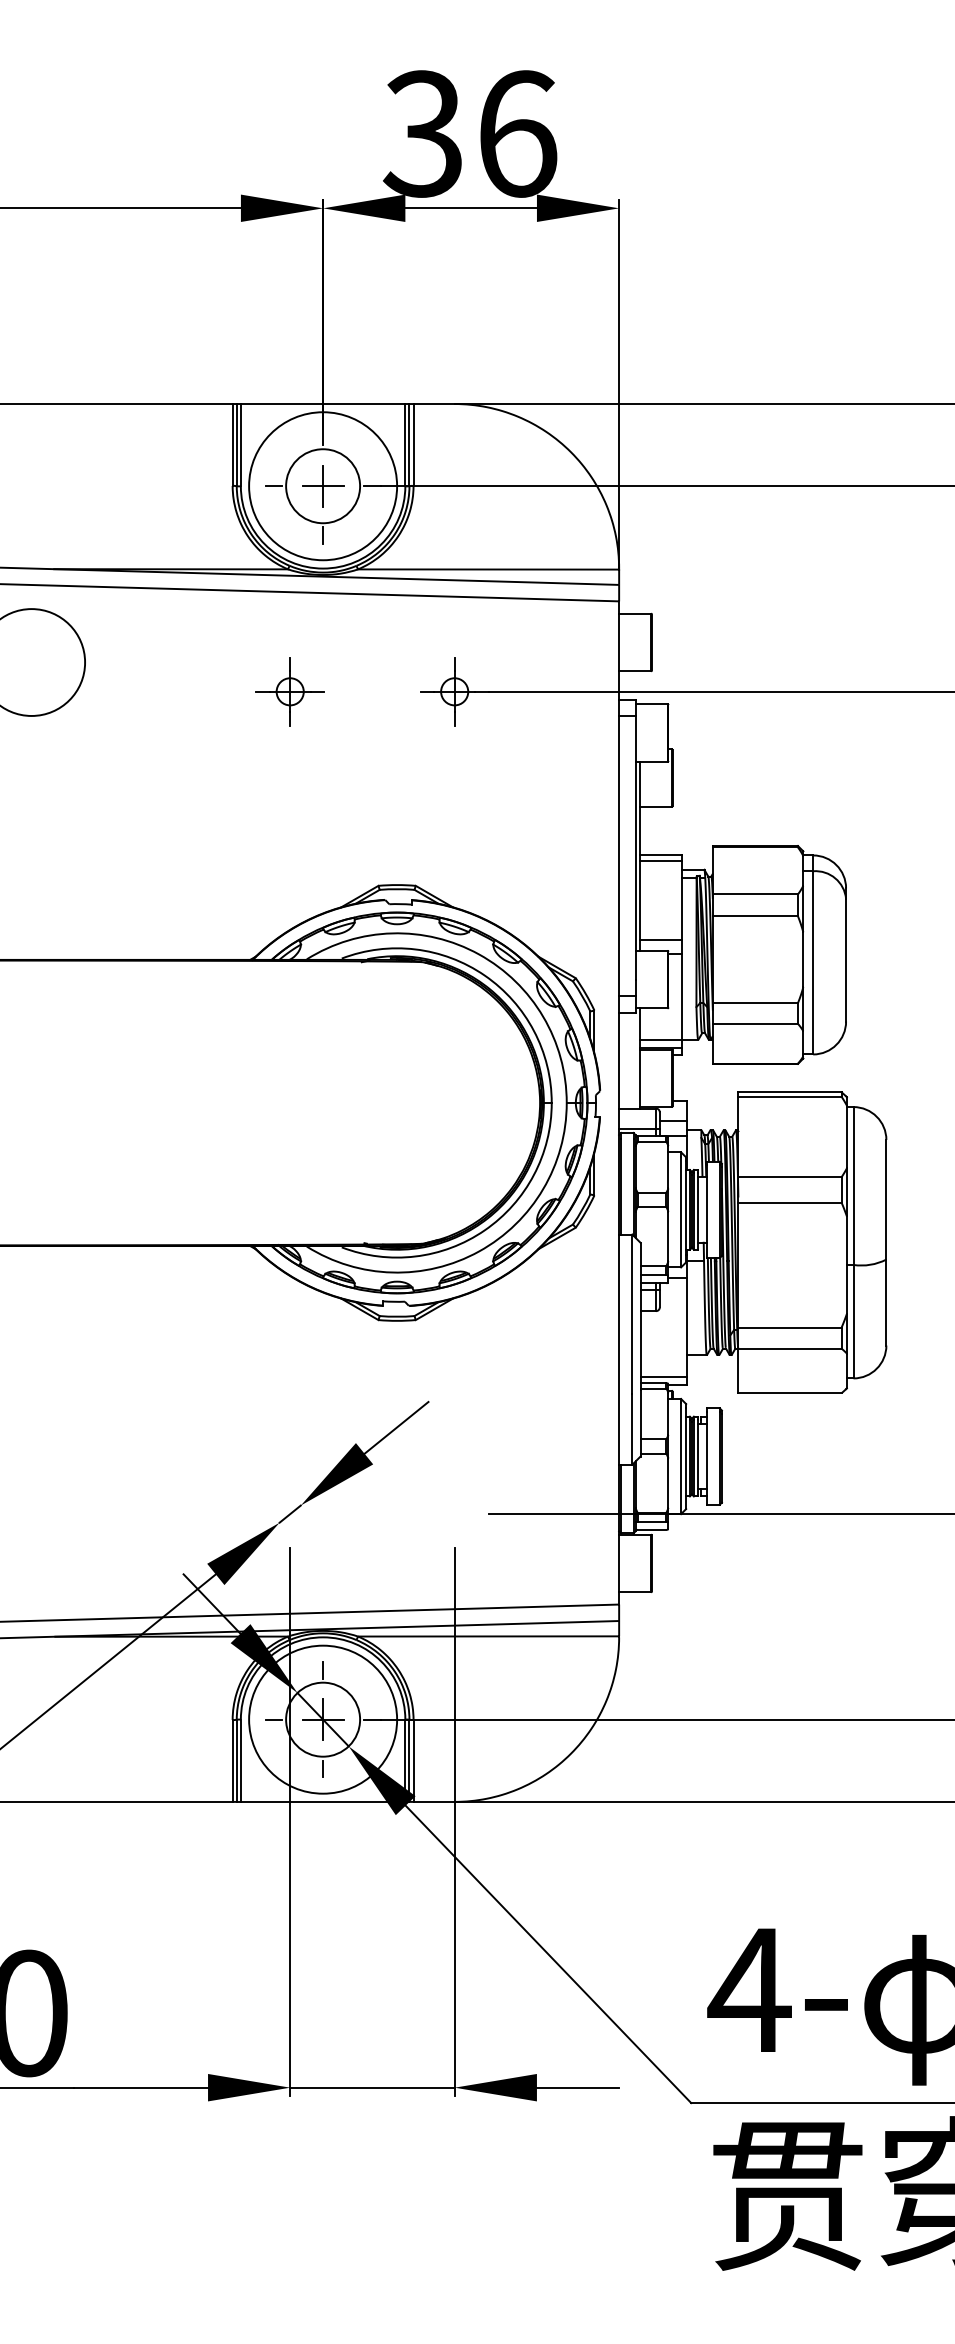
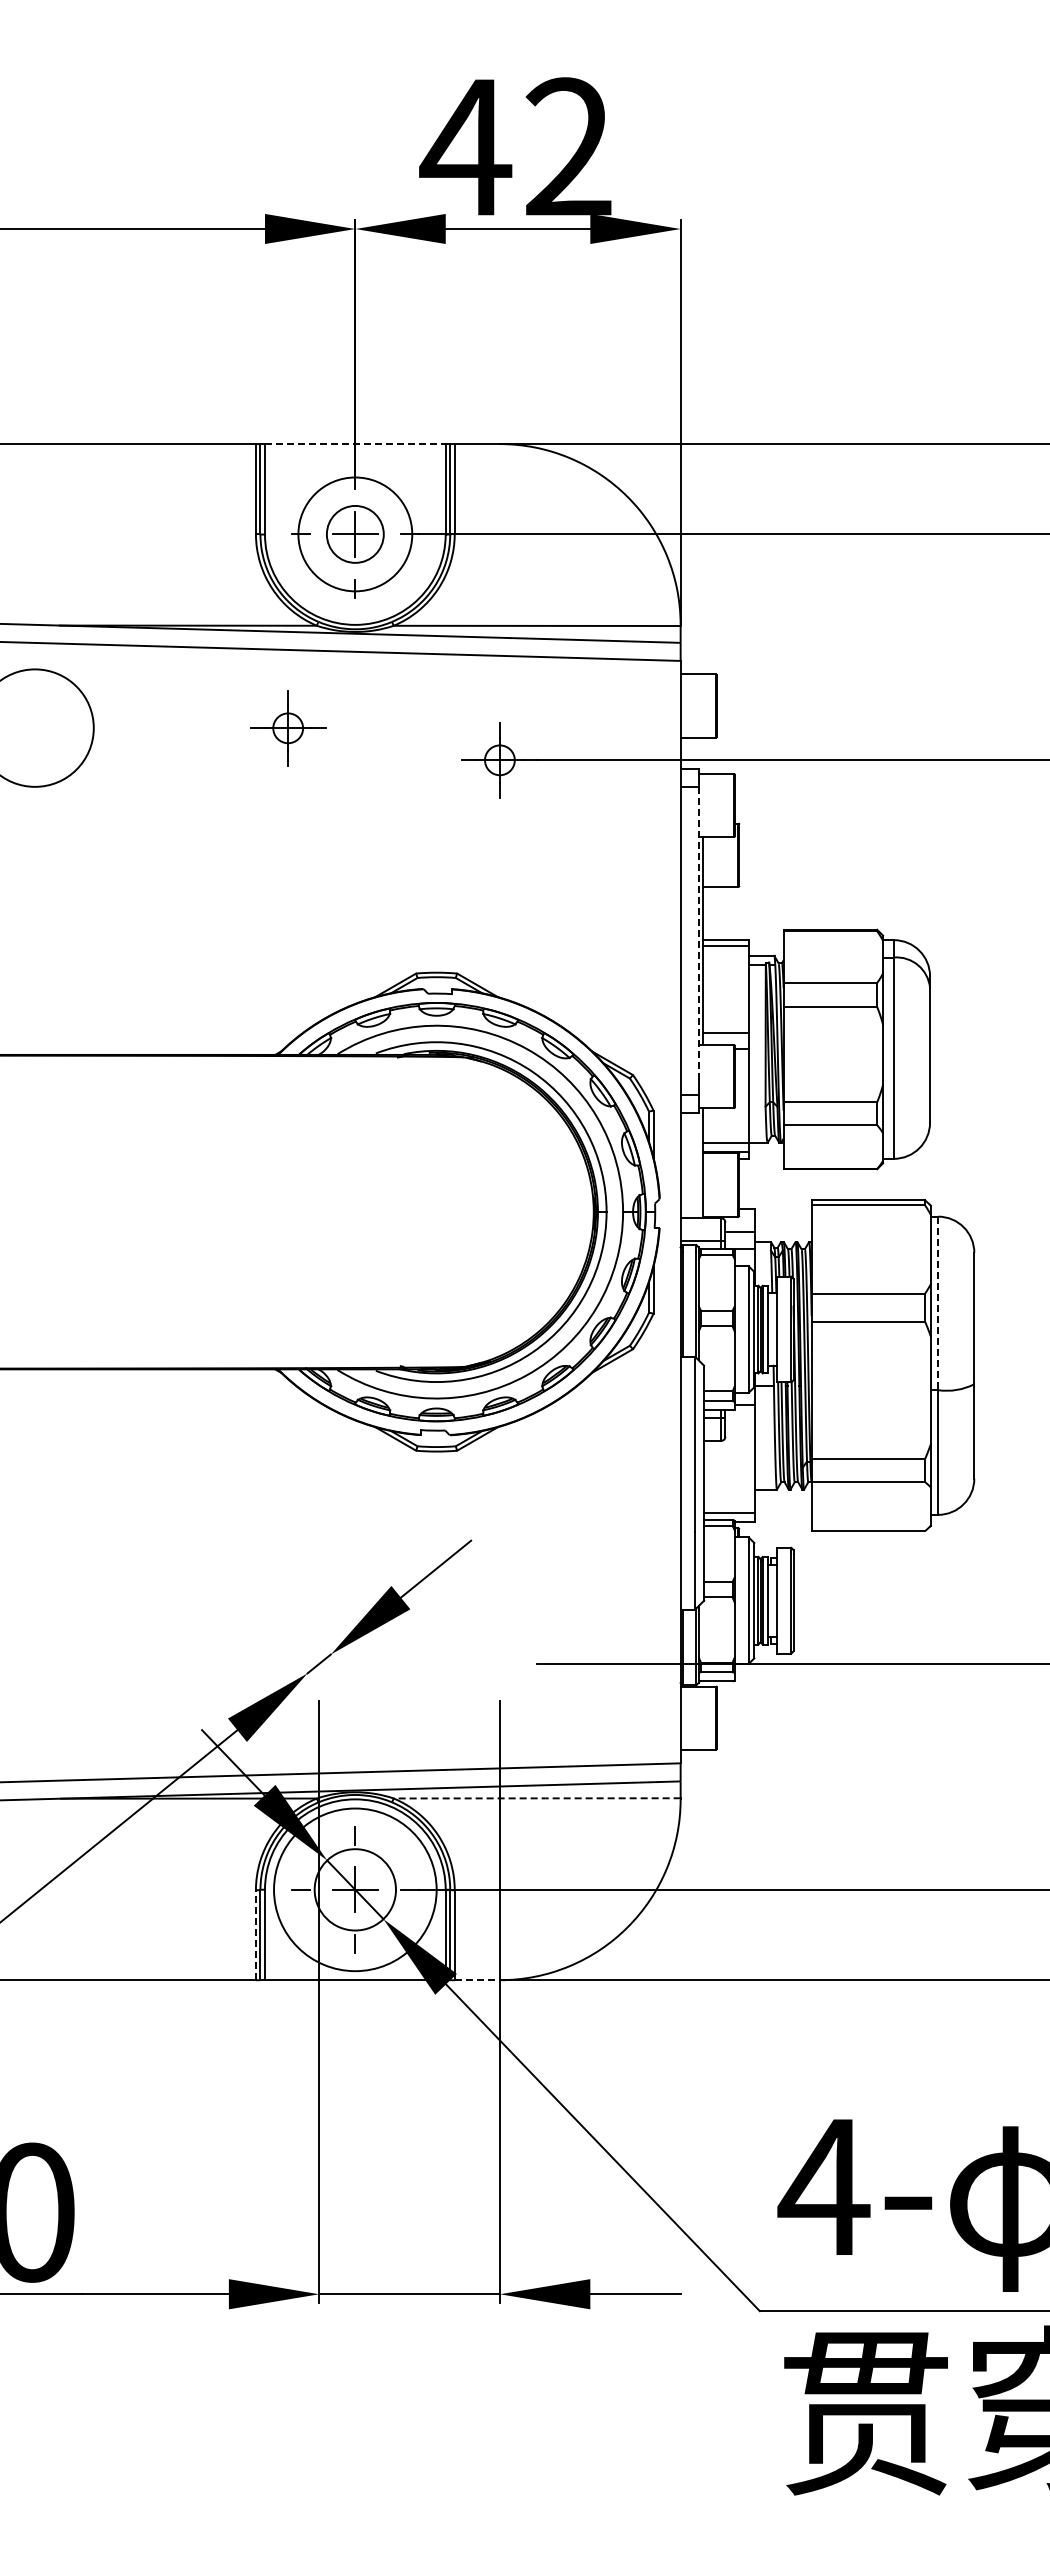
text: (468, 134) -> (515, 147), 36 -> 42
line: (323, 404) -> (355, 444), solid -> dashed
circle: (323, 486) -> (355, 534), size x0.7
circle: (323, 486) -> (355, 534), size x0.7
part: (290, 691) -> (288, 728), moved
line: (635, 848) -> (698, 932), solid -> dashed
line: (853, 1186) -> (938, 1303), solid -> dashed
line: (488, 1636) -> (537, 1798), solid -> dashed
line: (232, 1760) -> (255, 1934), solid -> dashed
line: (434, 1802) -> (477, 1980), solid -> dashed

